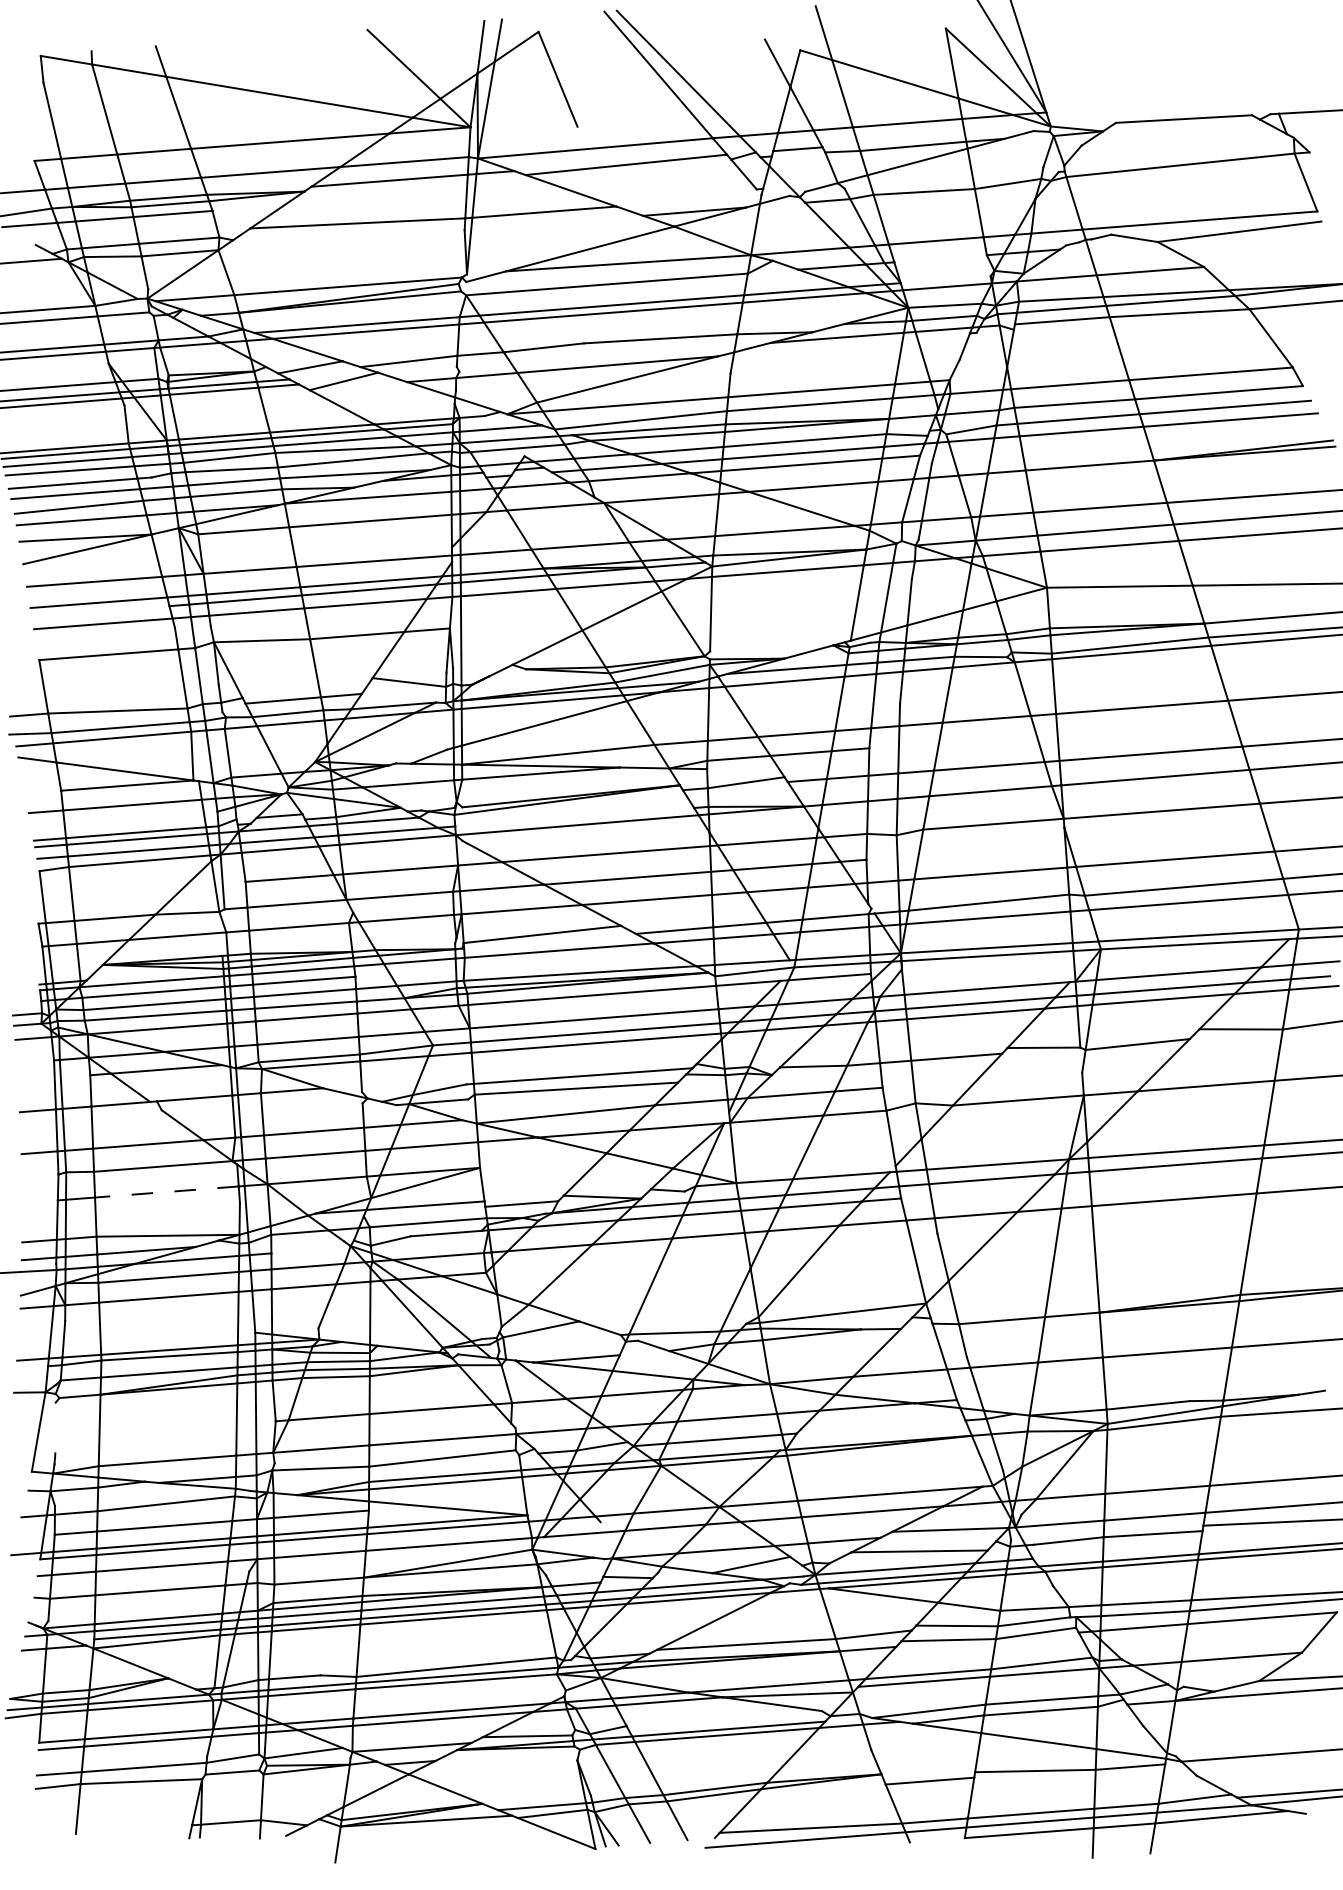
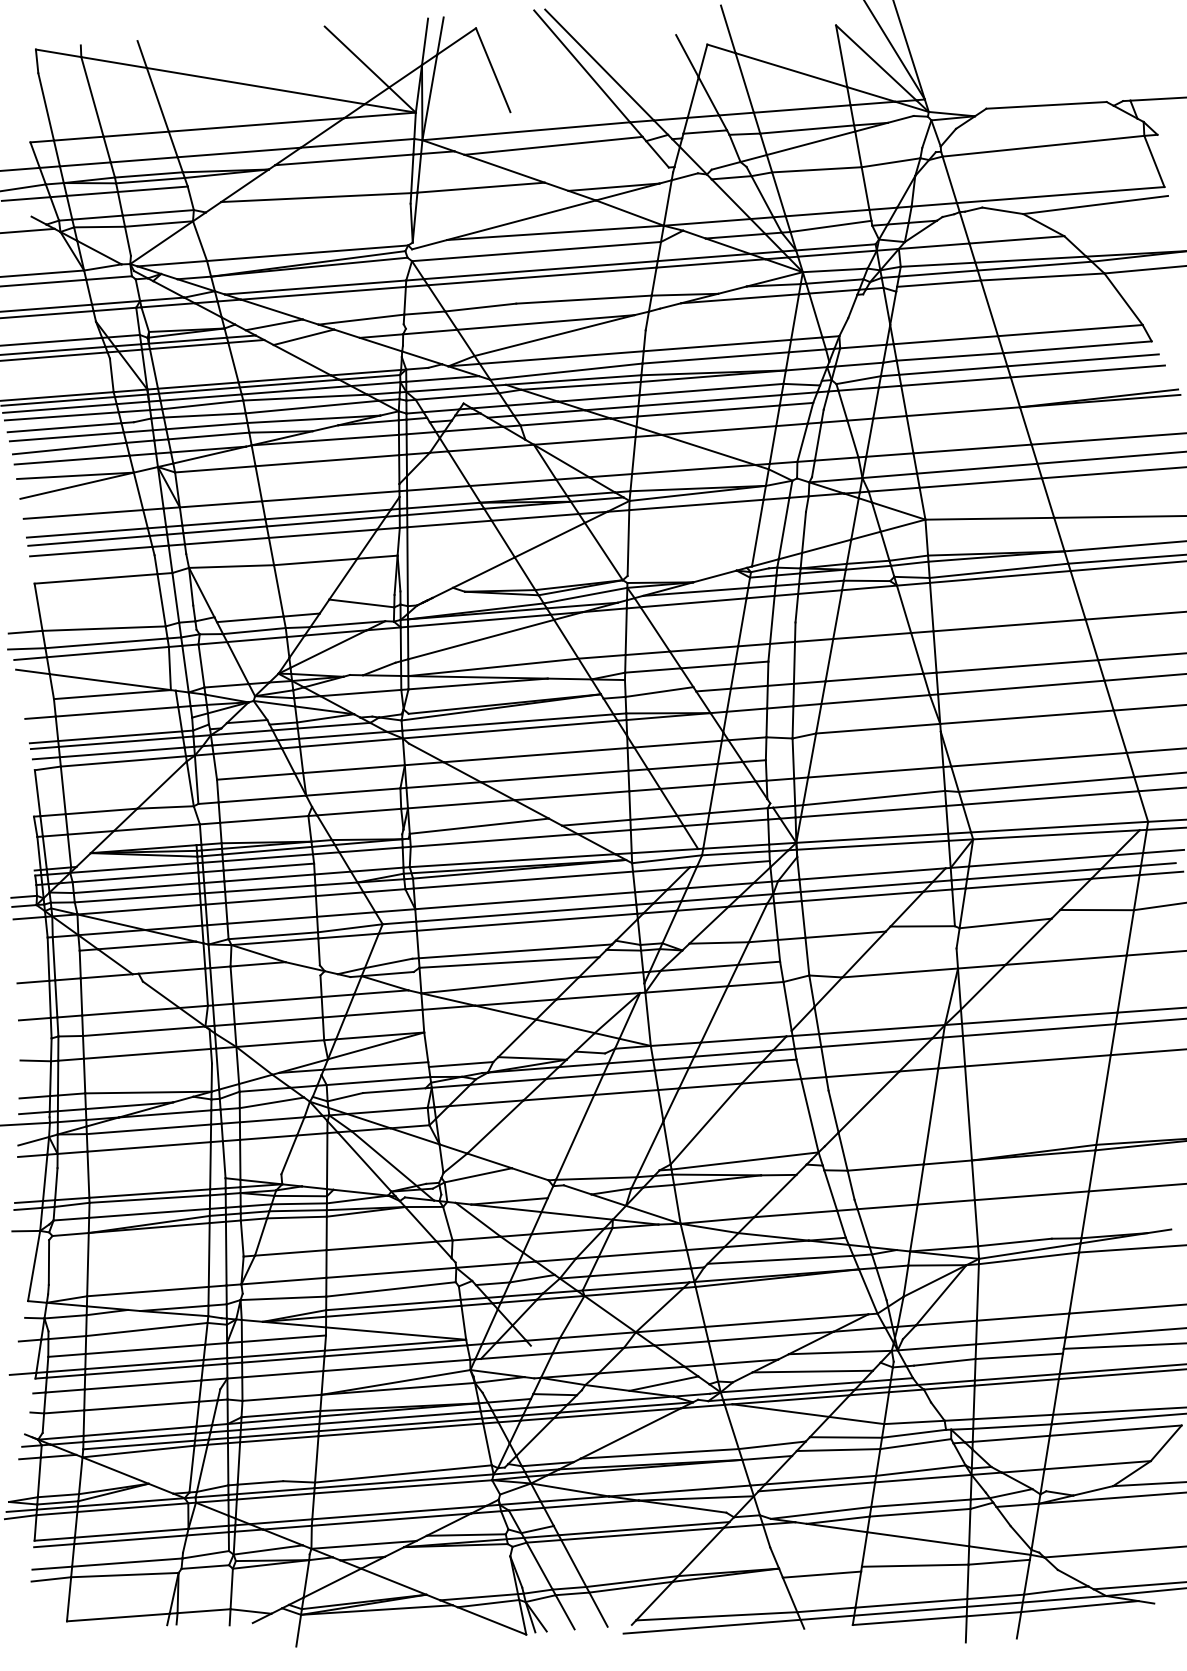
line: (939, 256) -> (830, 226), added
line: (945, 279) -> (835, 247), added
line: (100, 611) -> (88, 540), added
line: (574, 817) -> (507, 722), added
line: (166, 1191) -> (147, 1053), dashed -> solid
line: (40, 1199) -> (35, 1060), added
line: (307, 1247) -> (271, 1102), added
line: (32, 1366) -> (28, 1208), added
line: (883, 1424) -> (780, 1259), added
line: (54, 1428) -> (48, 1262), added
line: (133, 1829) -> (117, 1617), added

